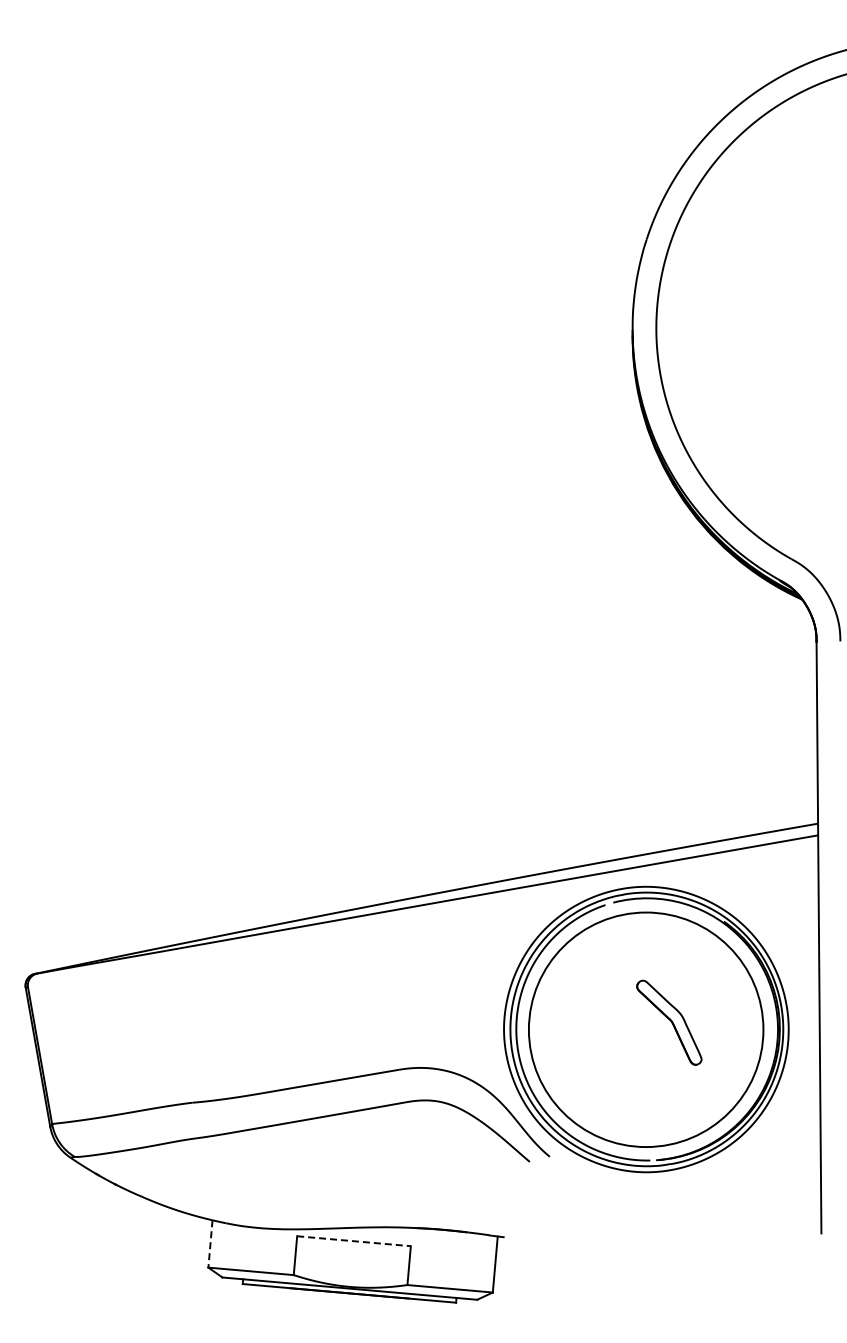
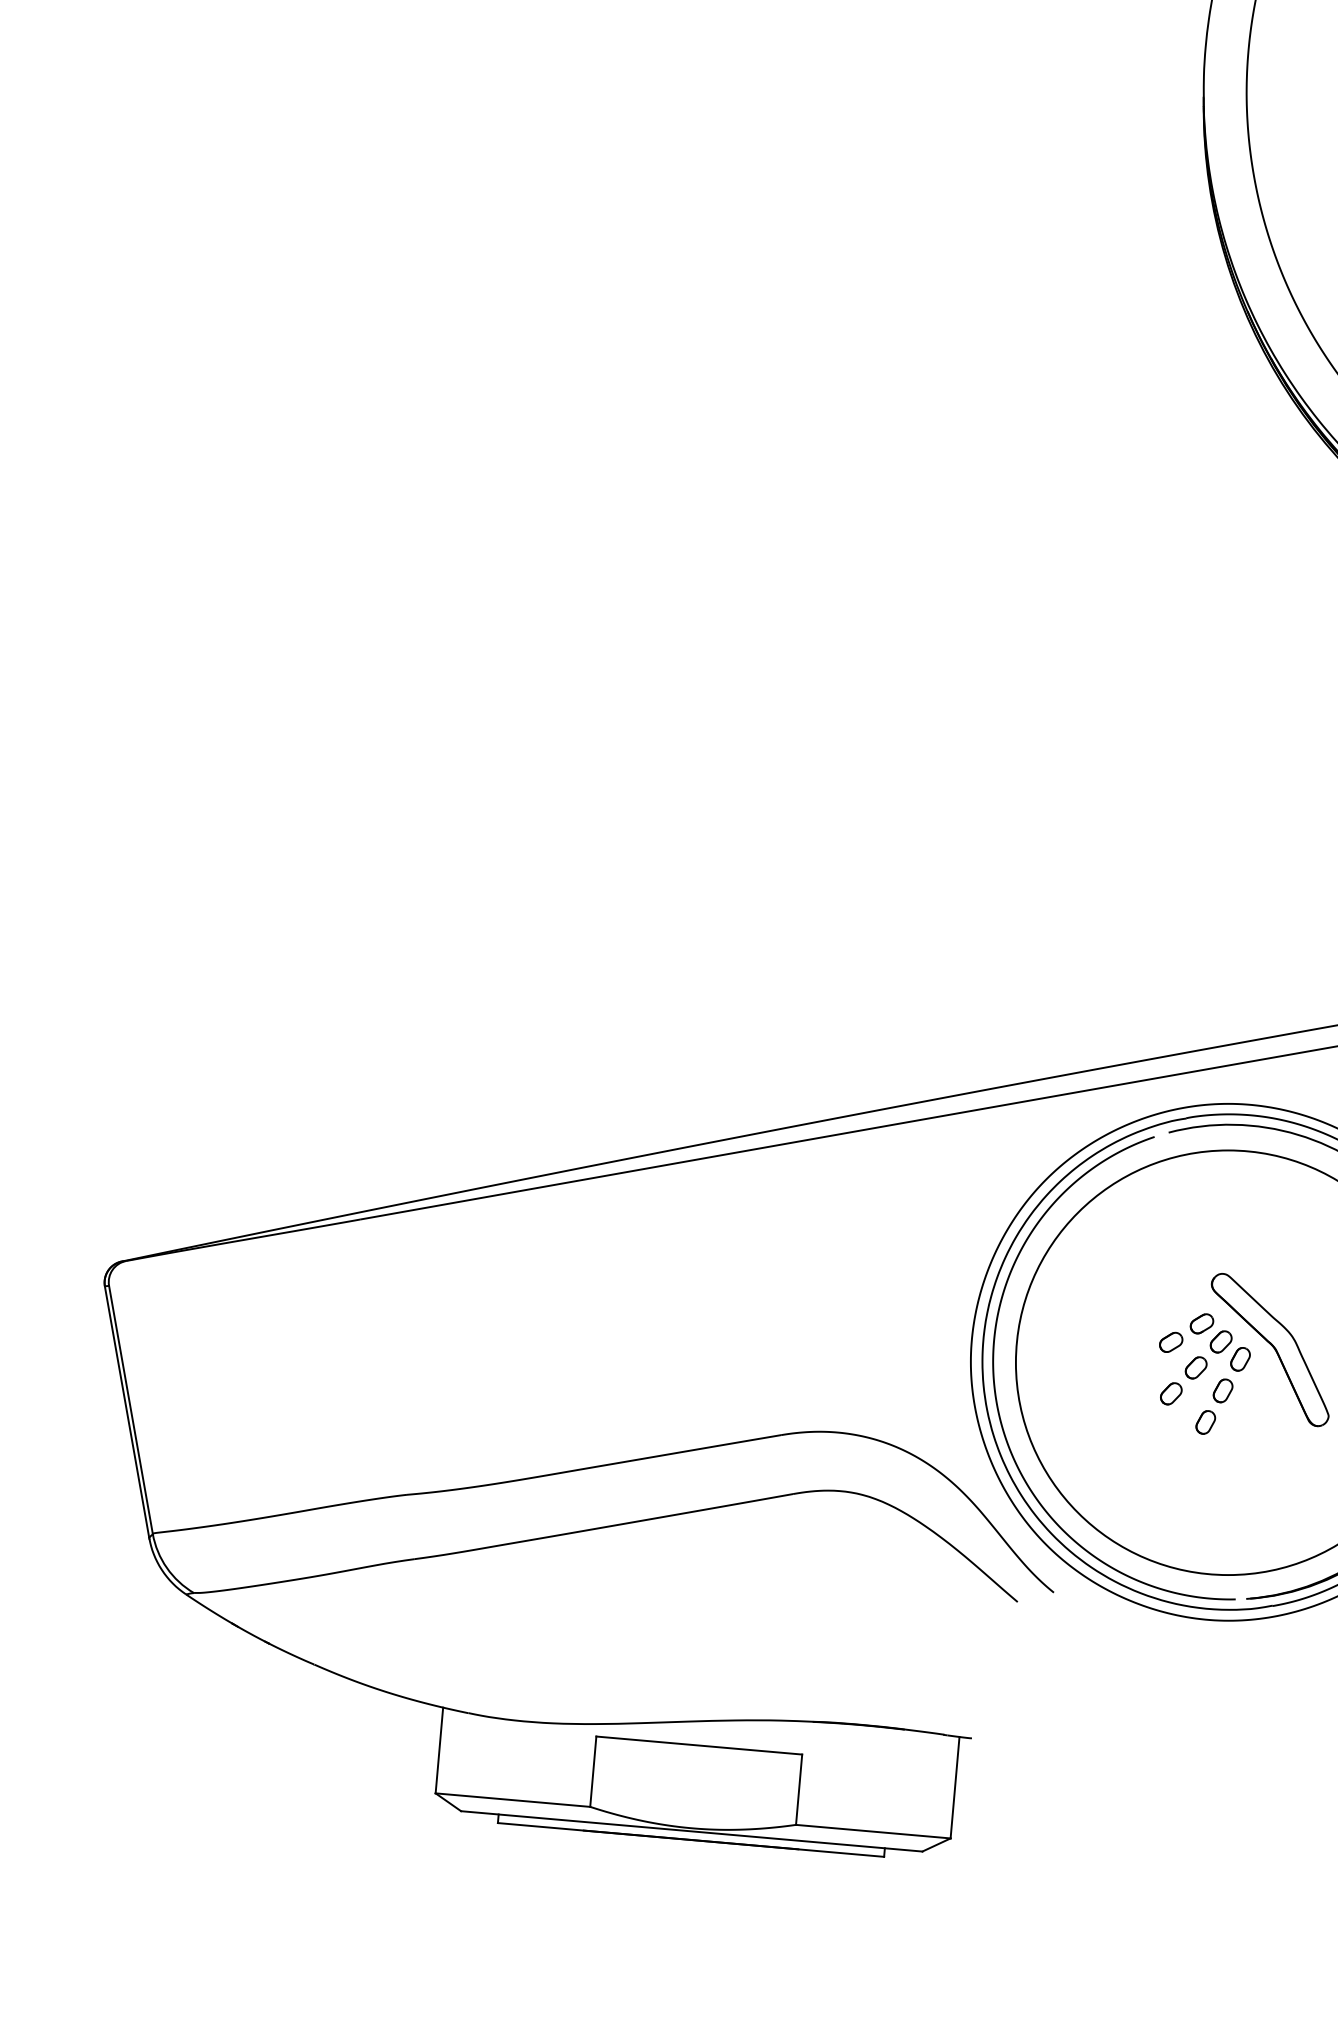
part: (633, 1035) -> (1205, 1373), added
line: (354, 1241) -> (700, 1746), dashed -> solid
line: (210, 1243) -> (439, 1749), dashed -> solid

